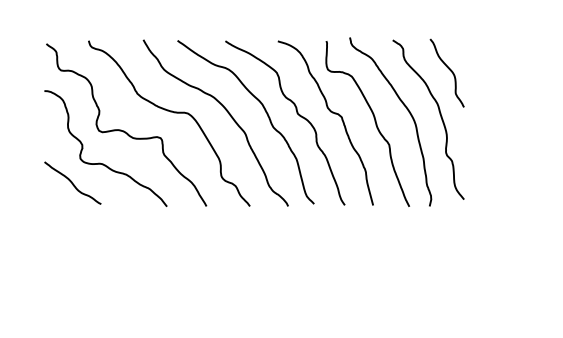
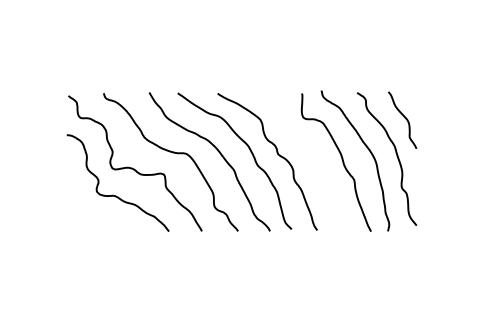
curve: (330, 113) -> (305, 153), removed
curve: (72, 182) -> (90, 211), removed

